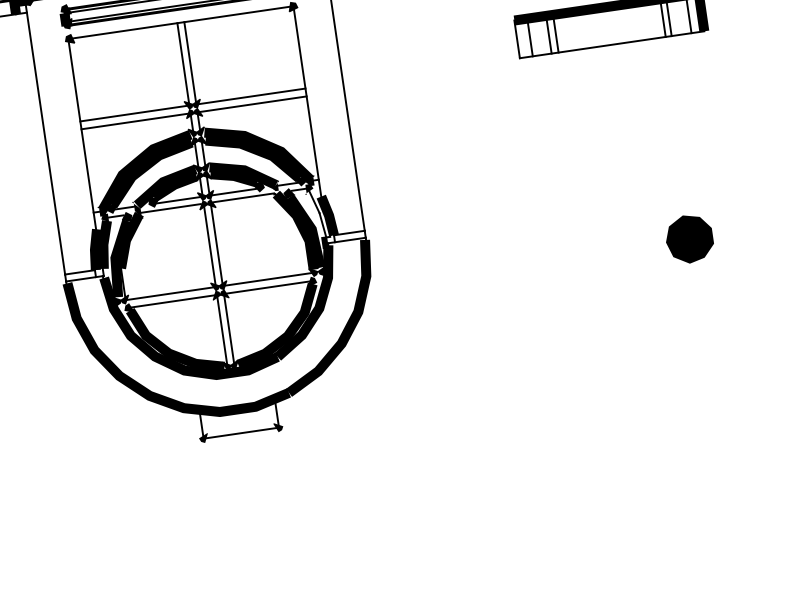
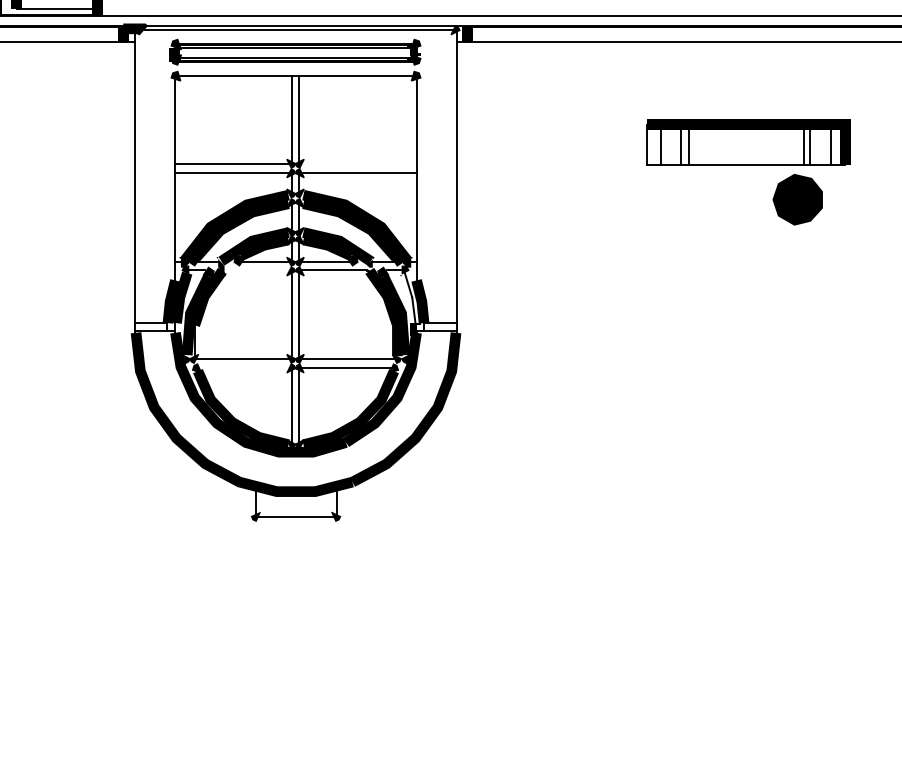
line: (252, 96) -> (359, 164), removed
line: (170, 208) -> (256, 269), removed
part: (689, 238) -> (797, 199), moved
line: (173, 301) -> (244, 368), removed

